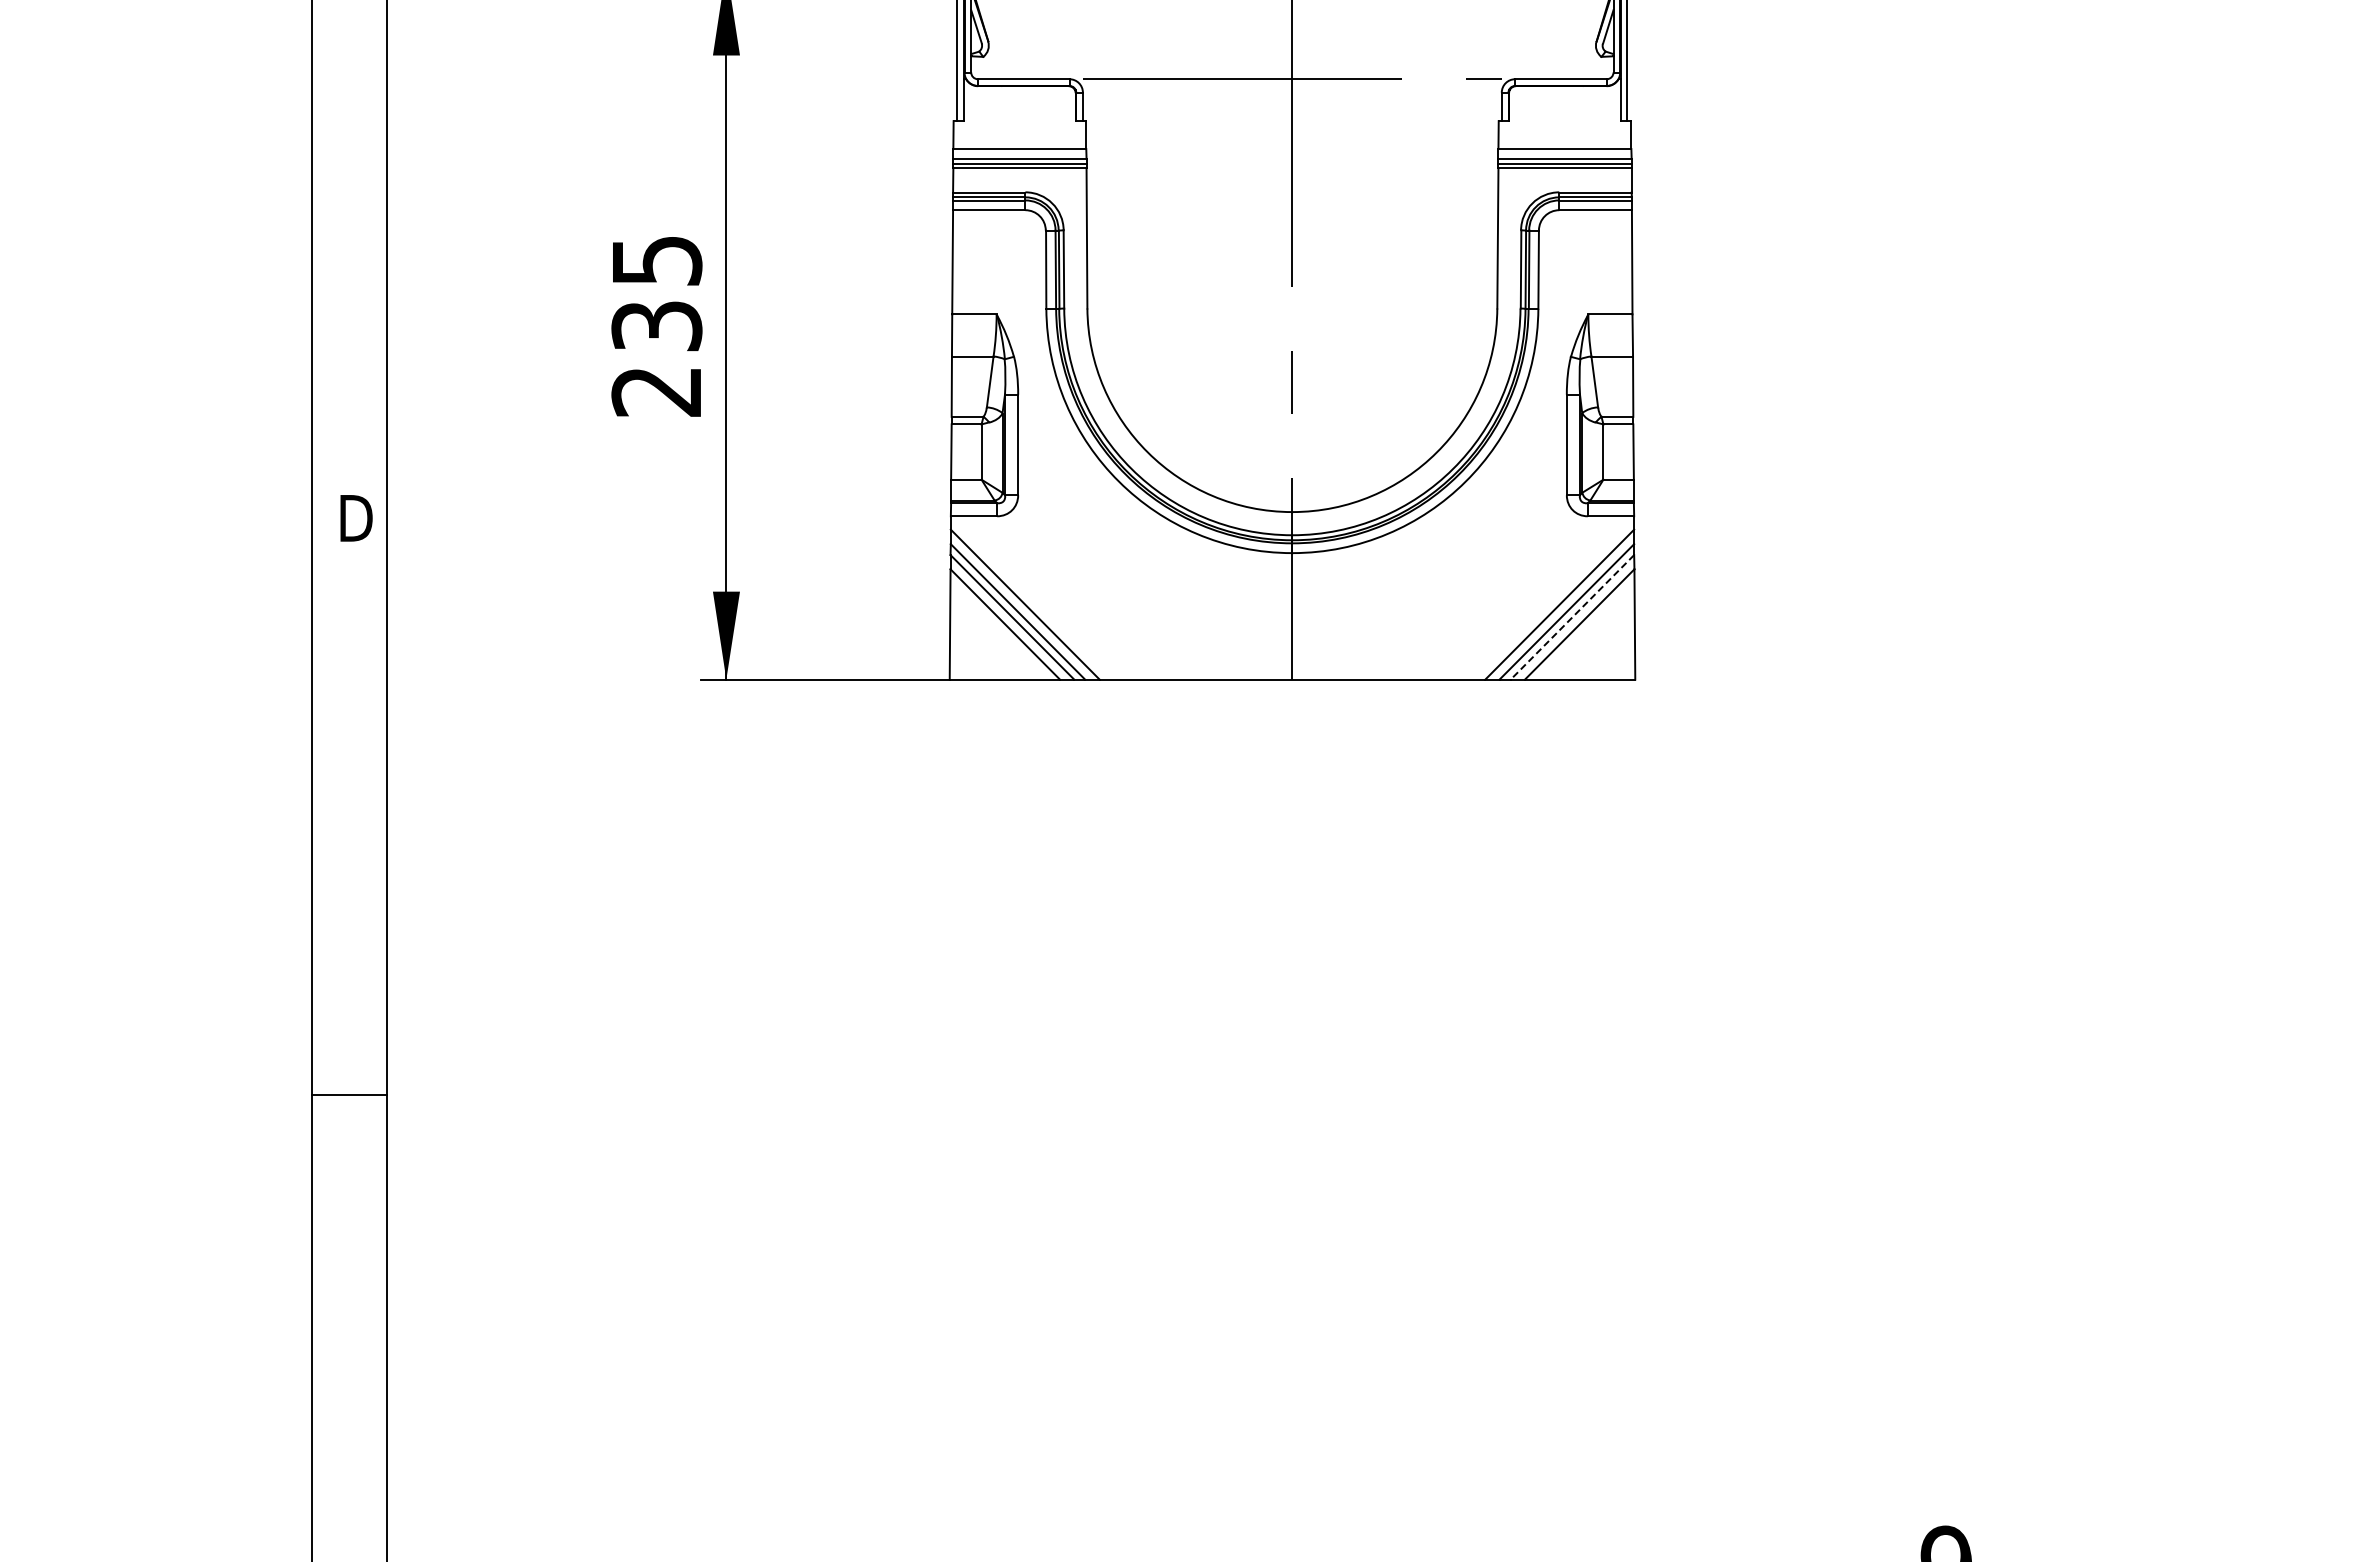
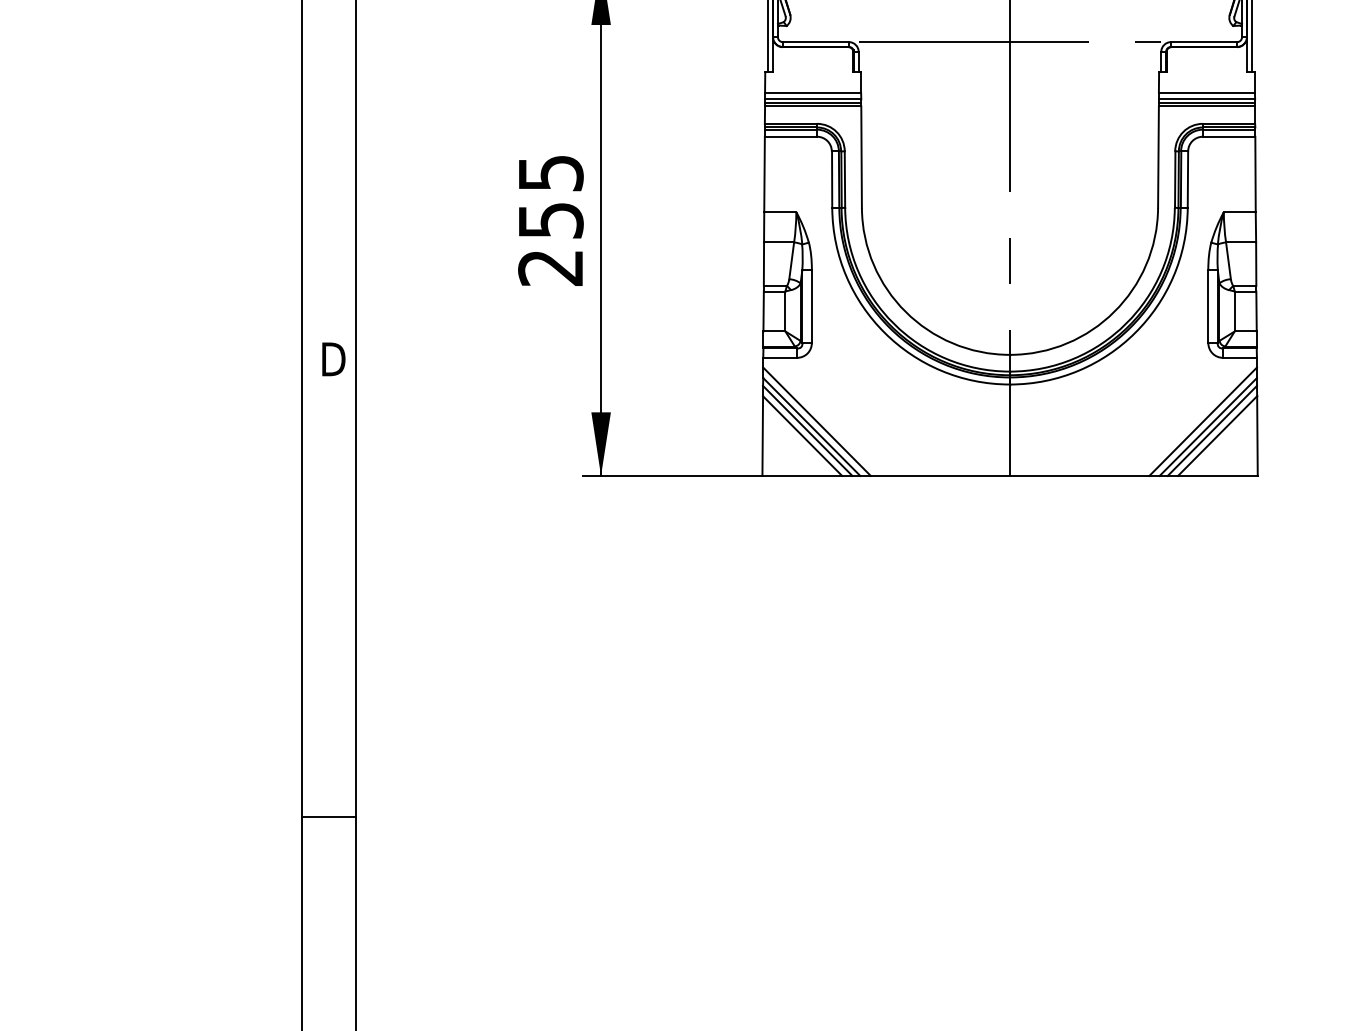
text: (656, 326) -> (550, 220), 235 -> 255
line: (1572, 617) -> (1212, 431), dashed -> solid
line: (349, 1095) -> (328, 817), moved

